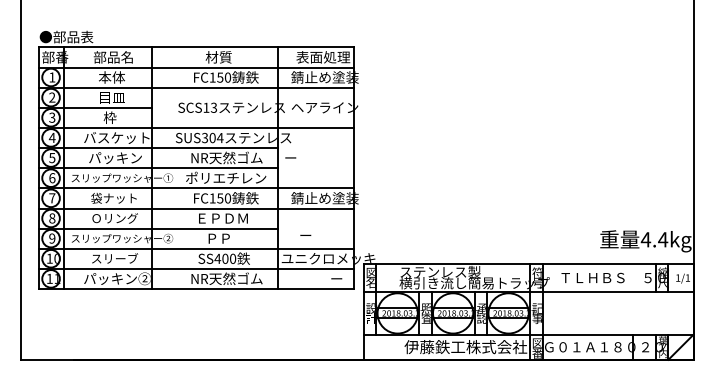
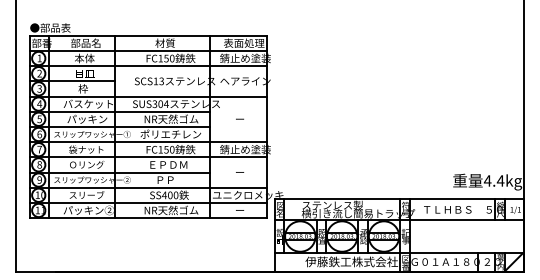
text: (290, 157) -> (239, 118), moved
text: (305, 234) -> (239, 171), moved
text: (336, 278) -> (239, 210), moved

